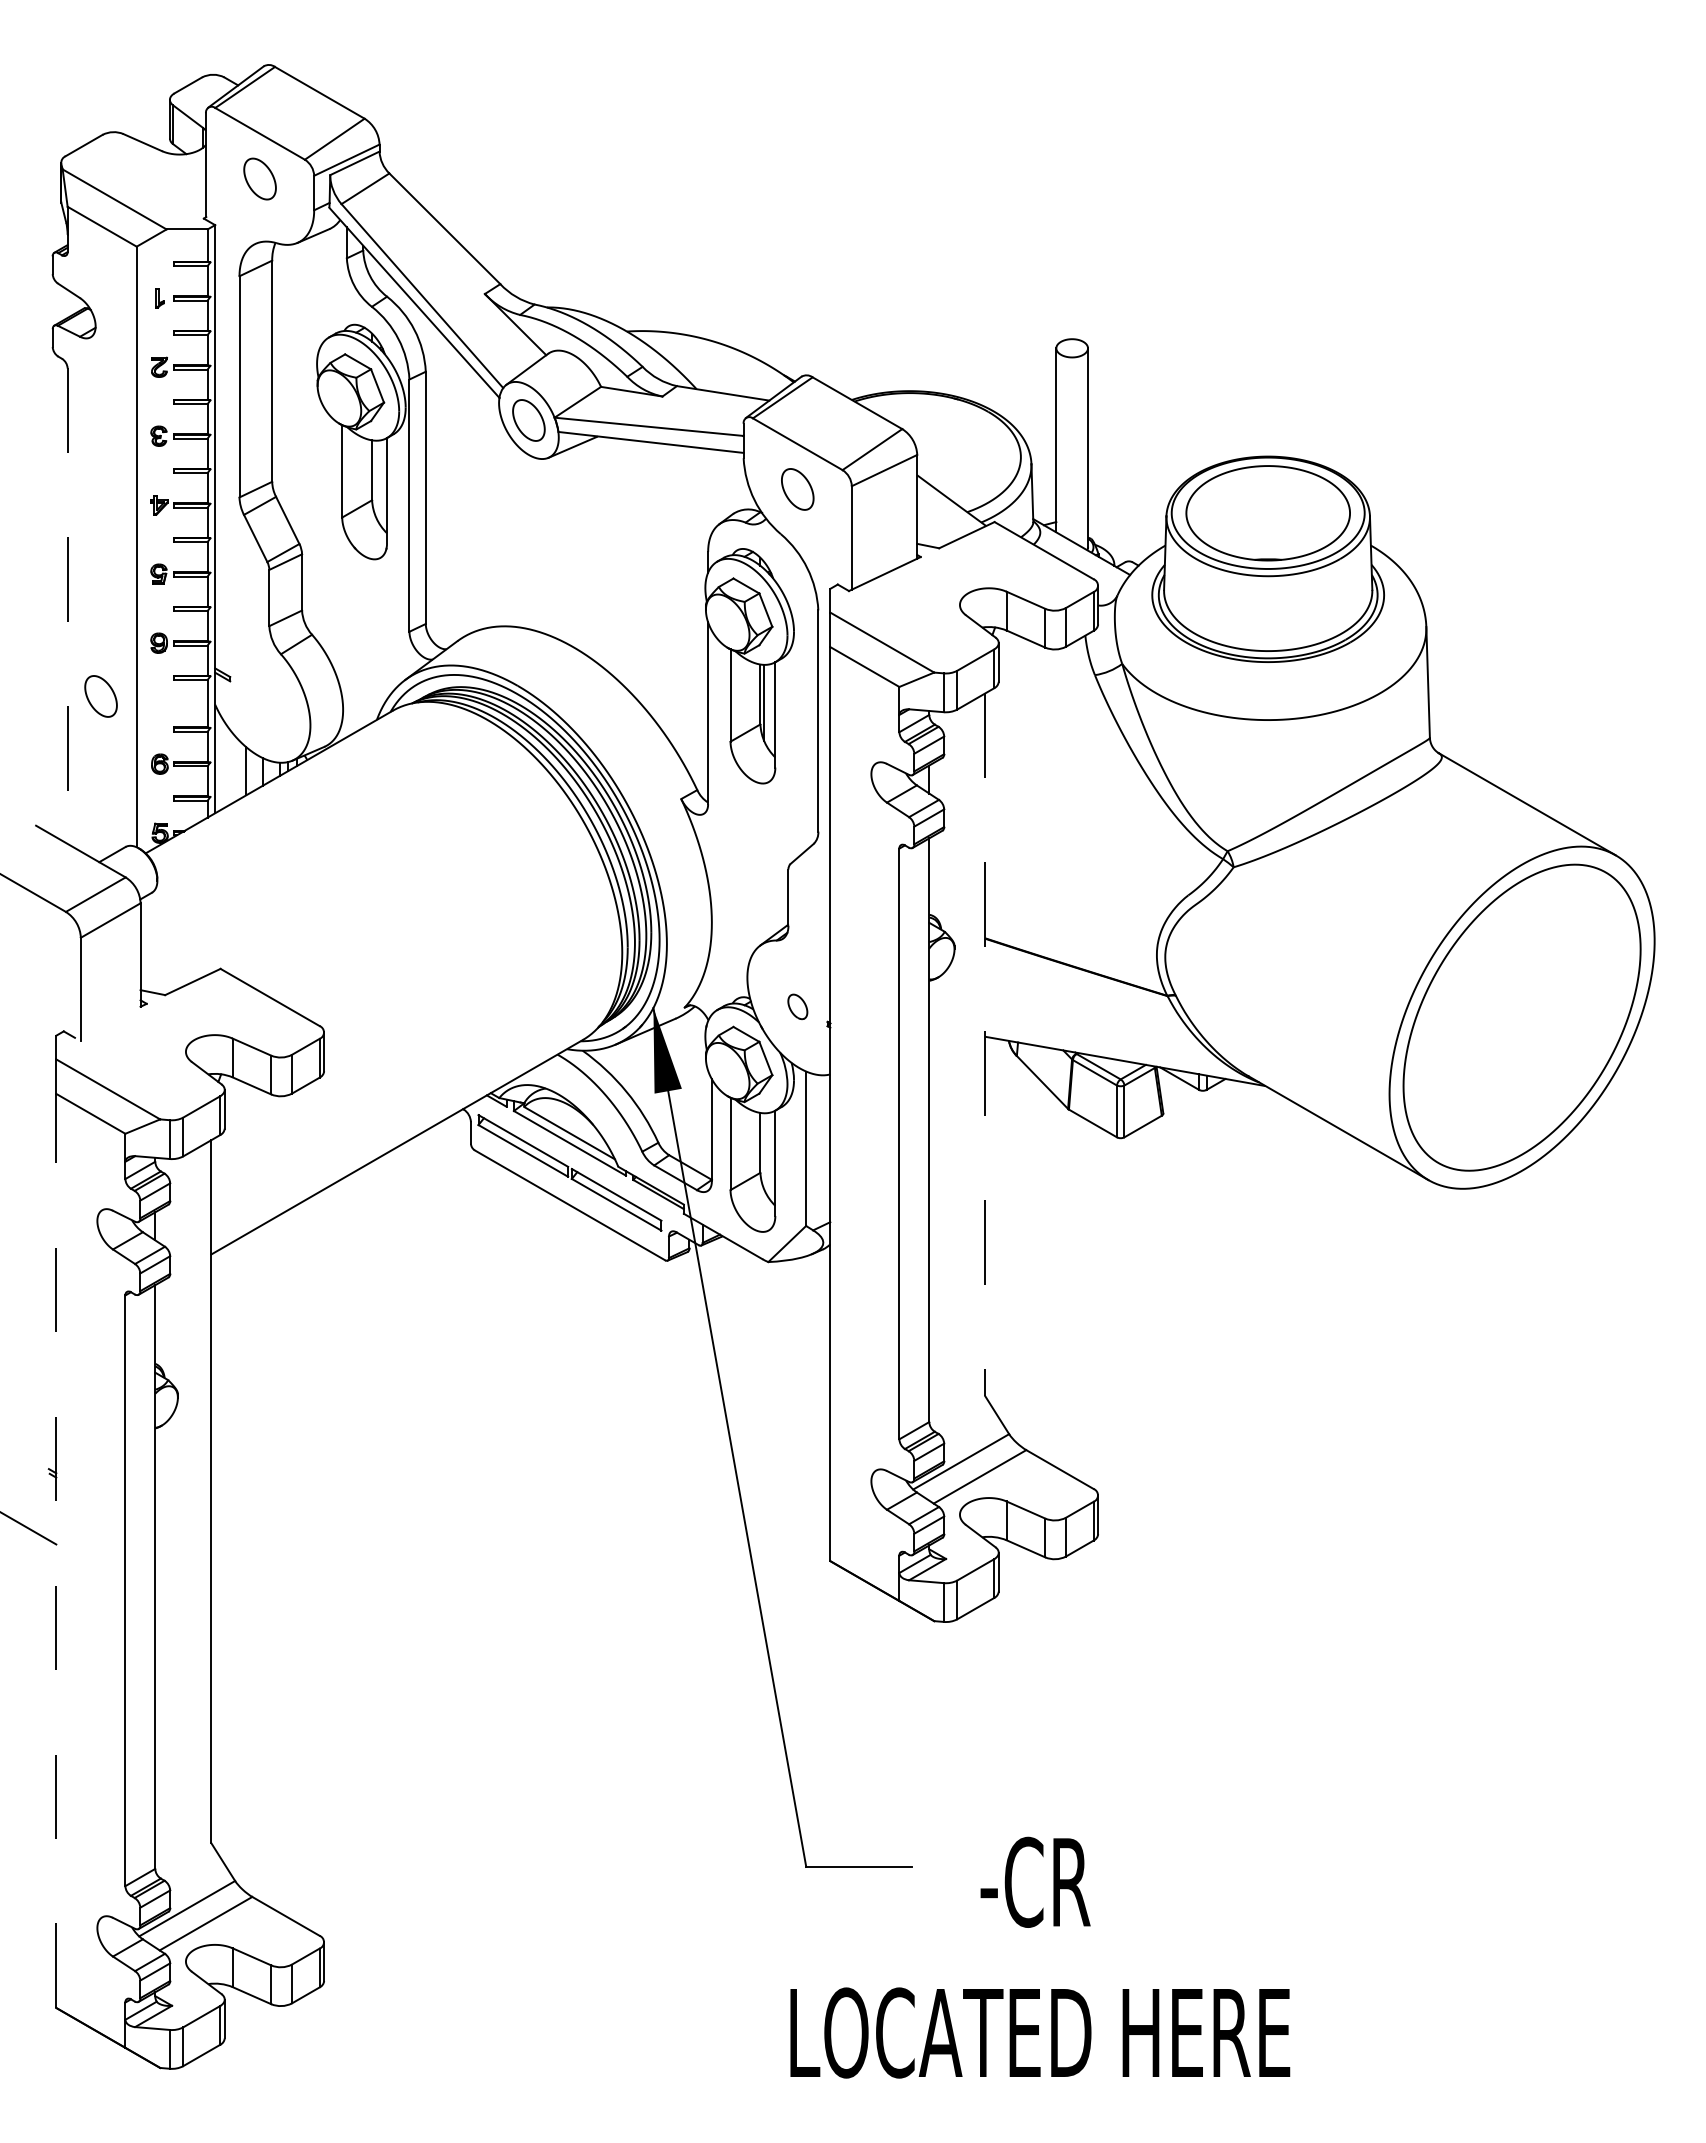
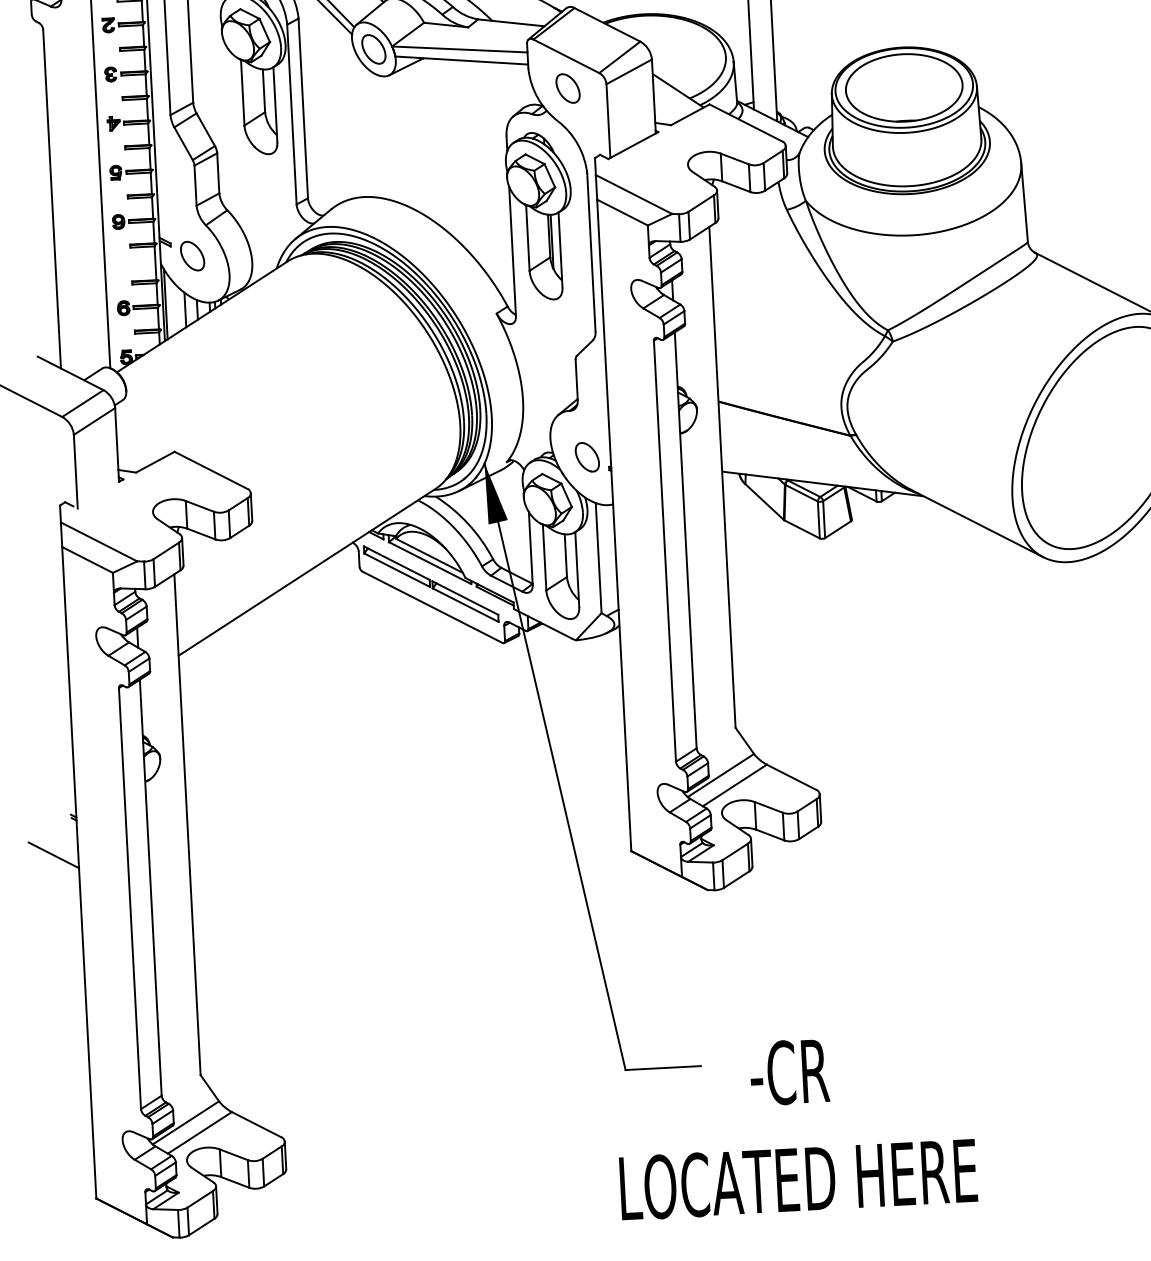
line: (67, 606) -> (51, 199), dashed -> solid
part: (100, 696) -> (192, 256), moved
line: (219, 761) -> (166, 304), added
part: (797, 1006) -> (587, 457), size x1.67
line: (985, 1045) -> (722, 477), dashed -> solid
line: (56, 1550) -> (79, 872), dashed -> solid

